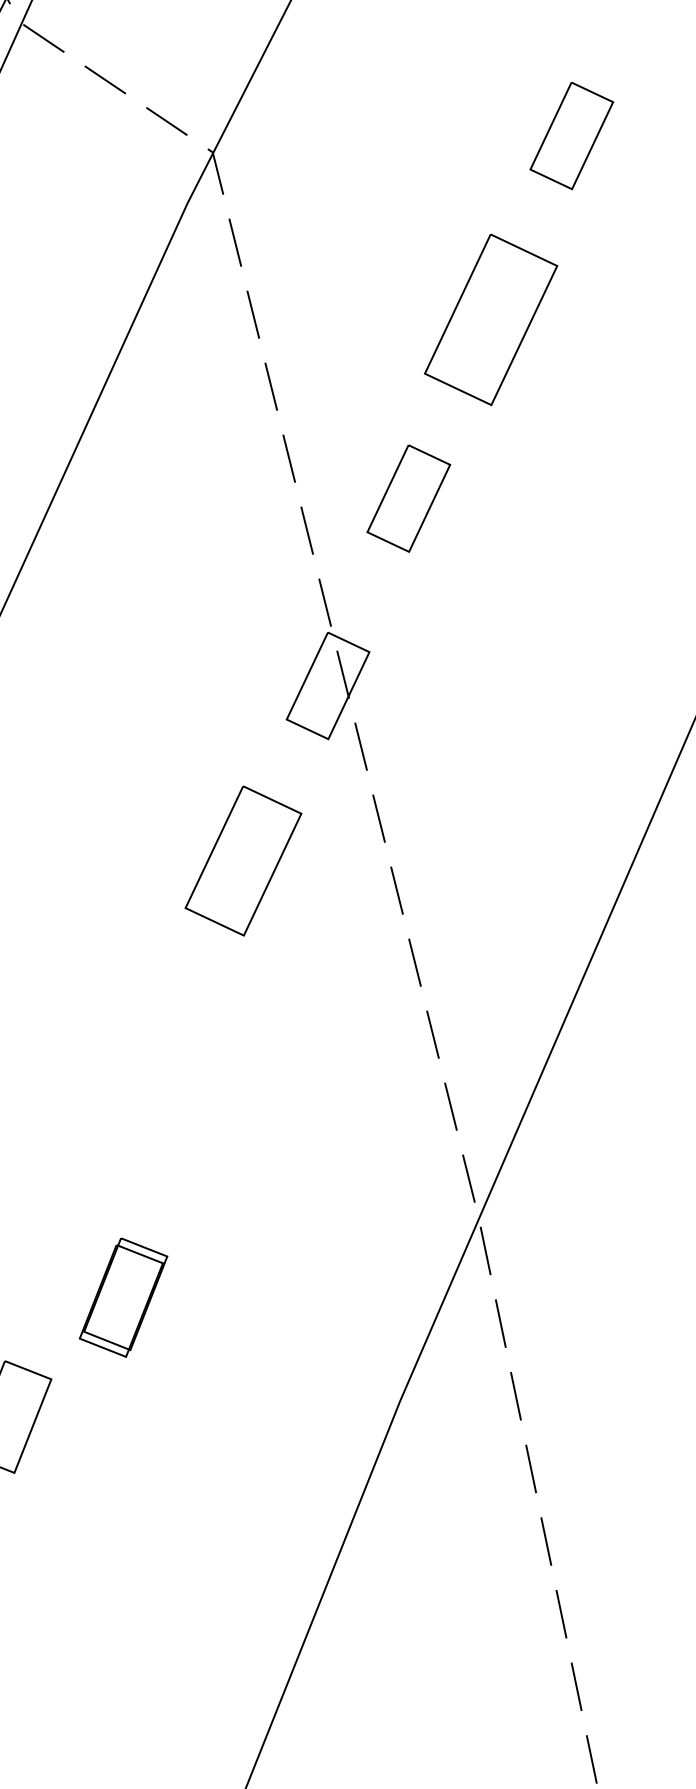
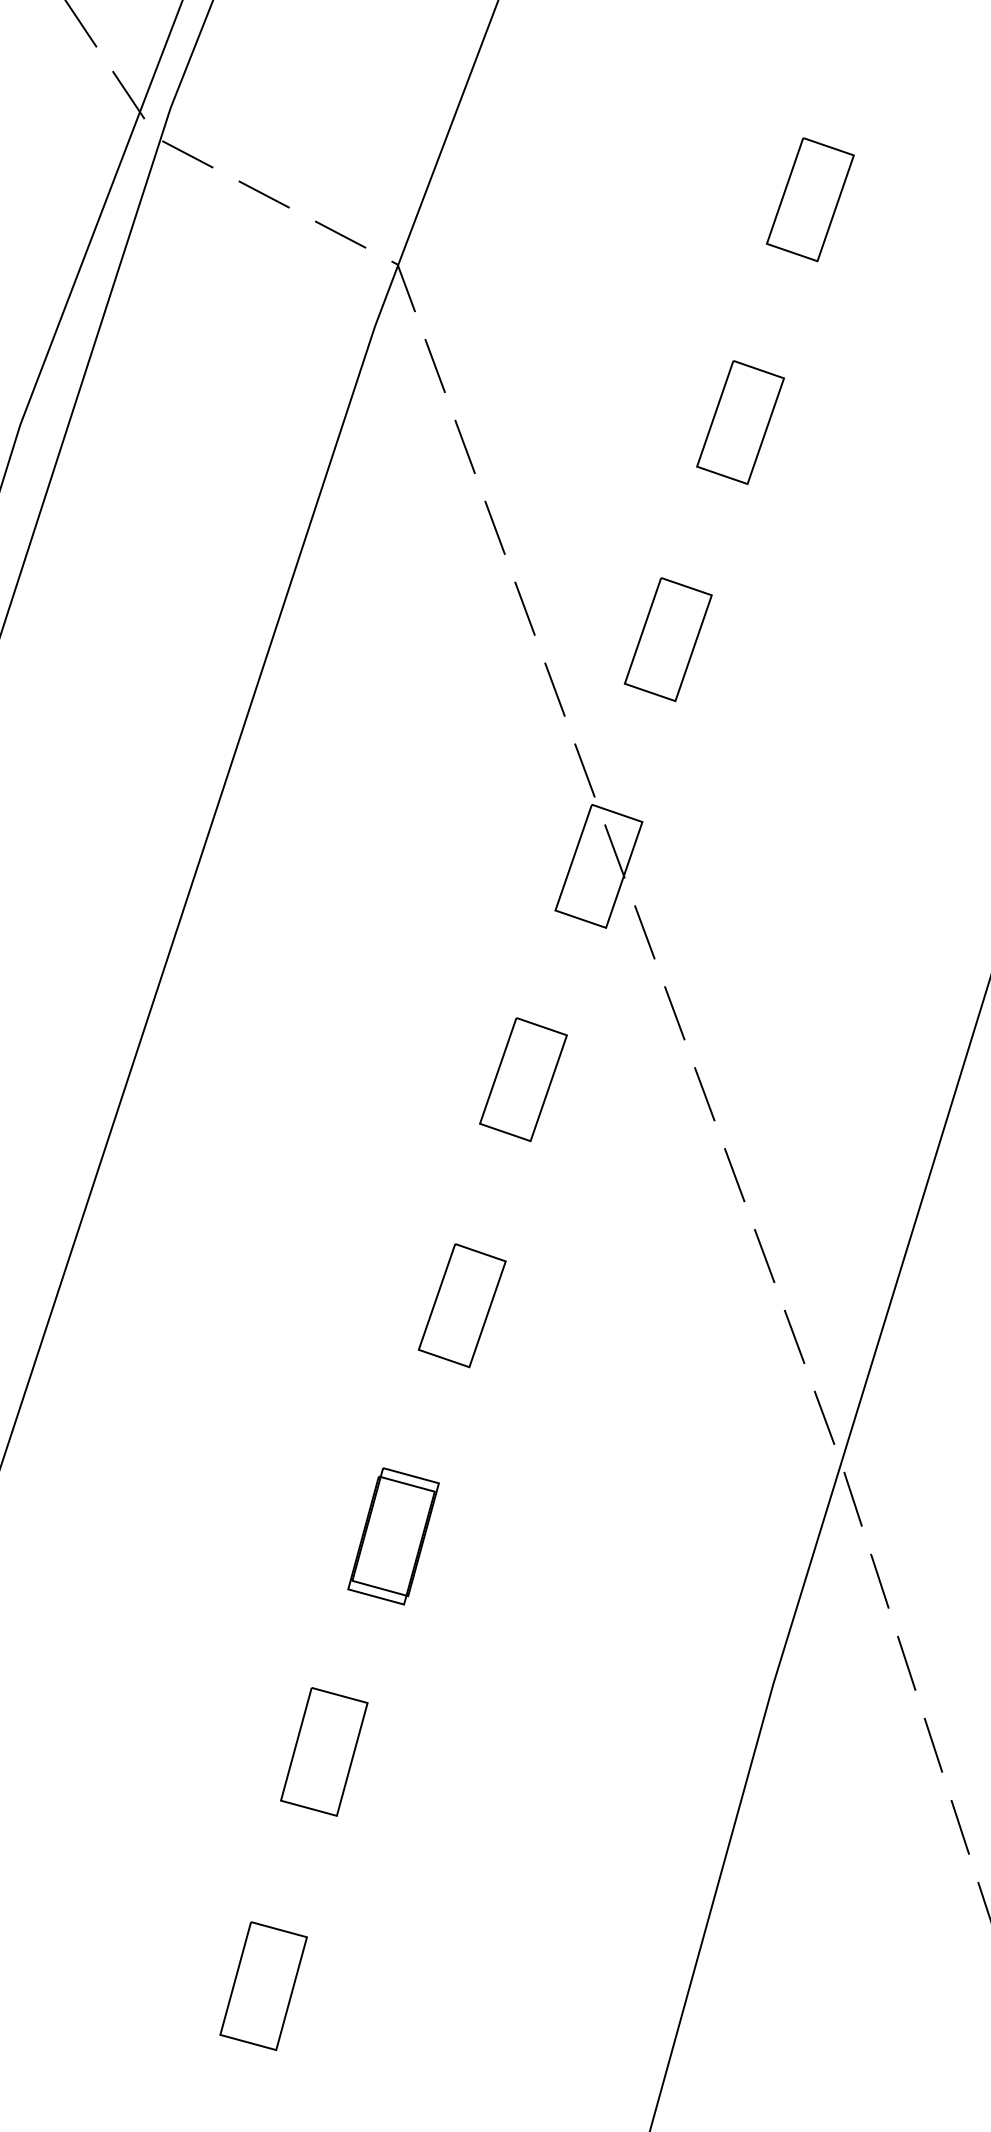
part: (491, 319) -> (740, 422), size x0.62
part: (243, 860) -> (523, 1079), size x0.71
part: (169, 1048) -> (461, 1305), added
part: (123, 1297) -> (393, 1536), moved

